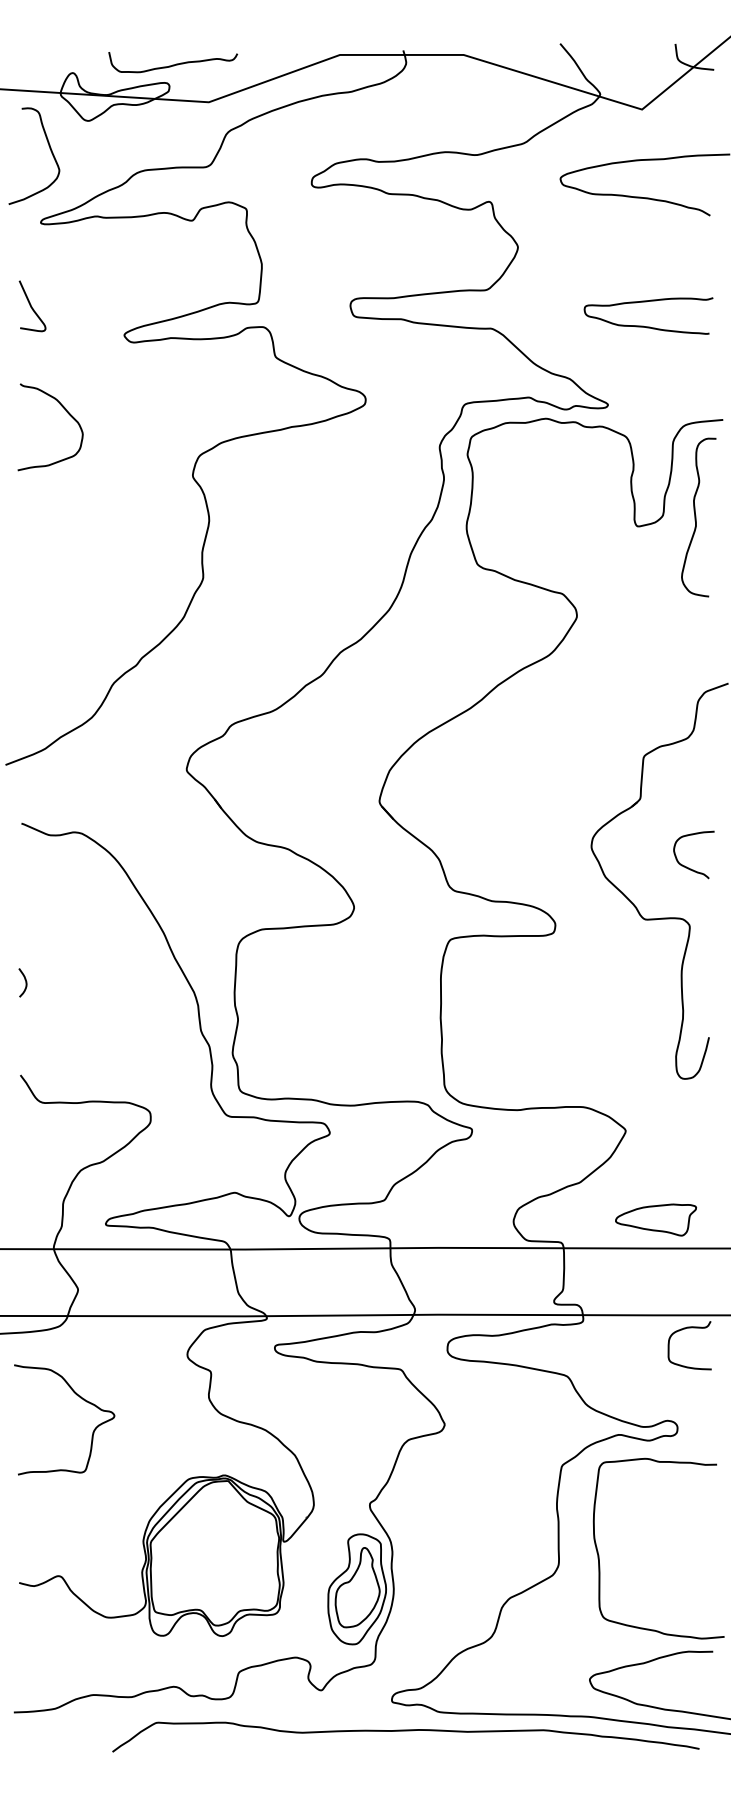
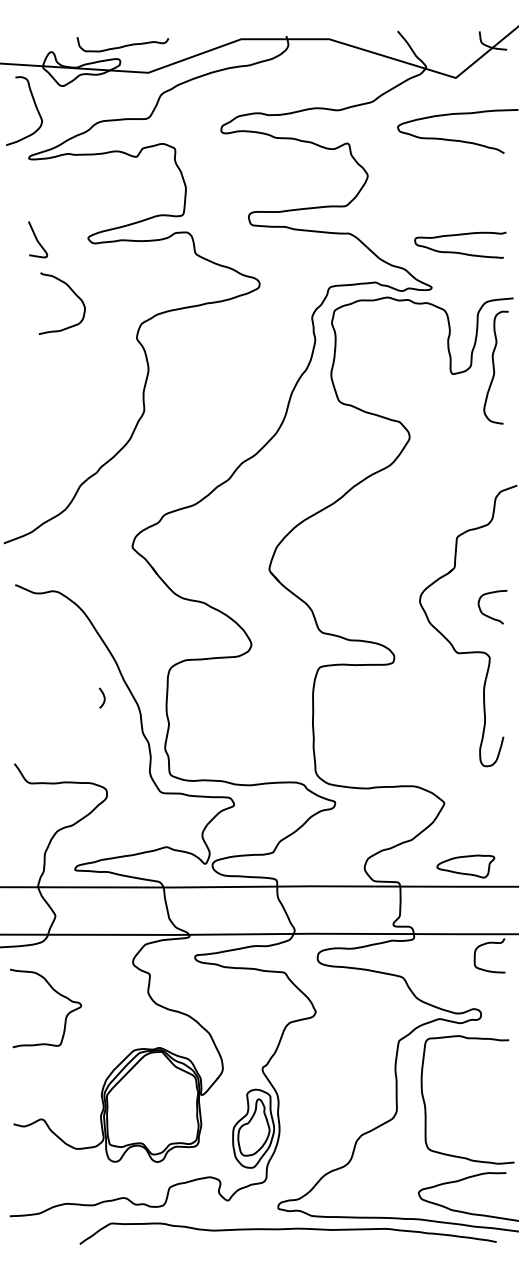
curve: (32, 306) -> (37, 239), moved
curve: (648, 326) -> (460, 252), moved
curve: (66, 412) -> (73, 293), moved
curve: (25, 982) -> (103, 697), moved

